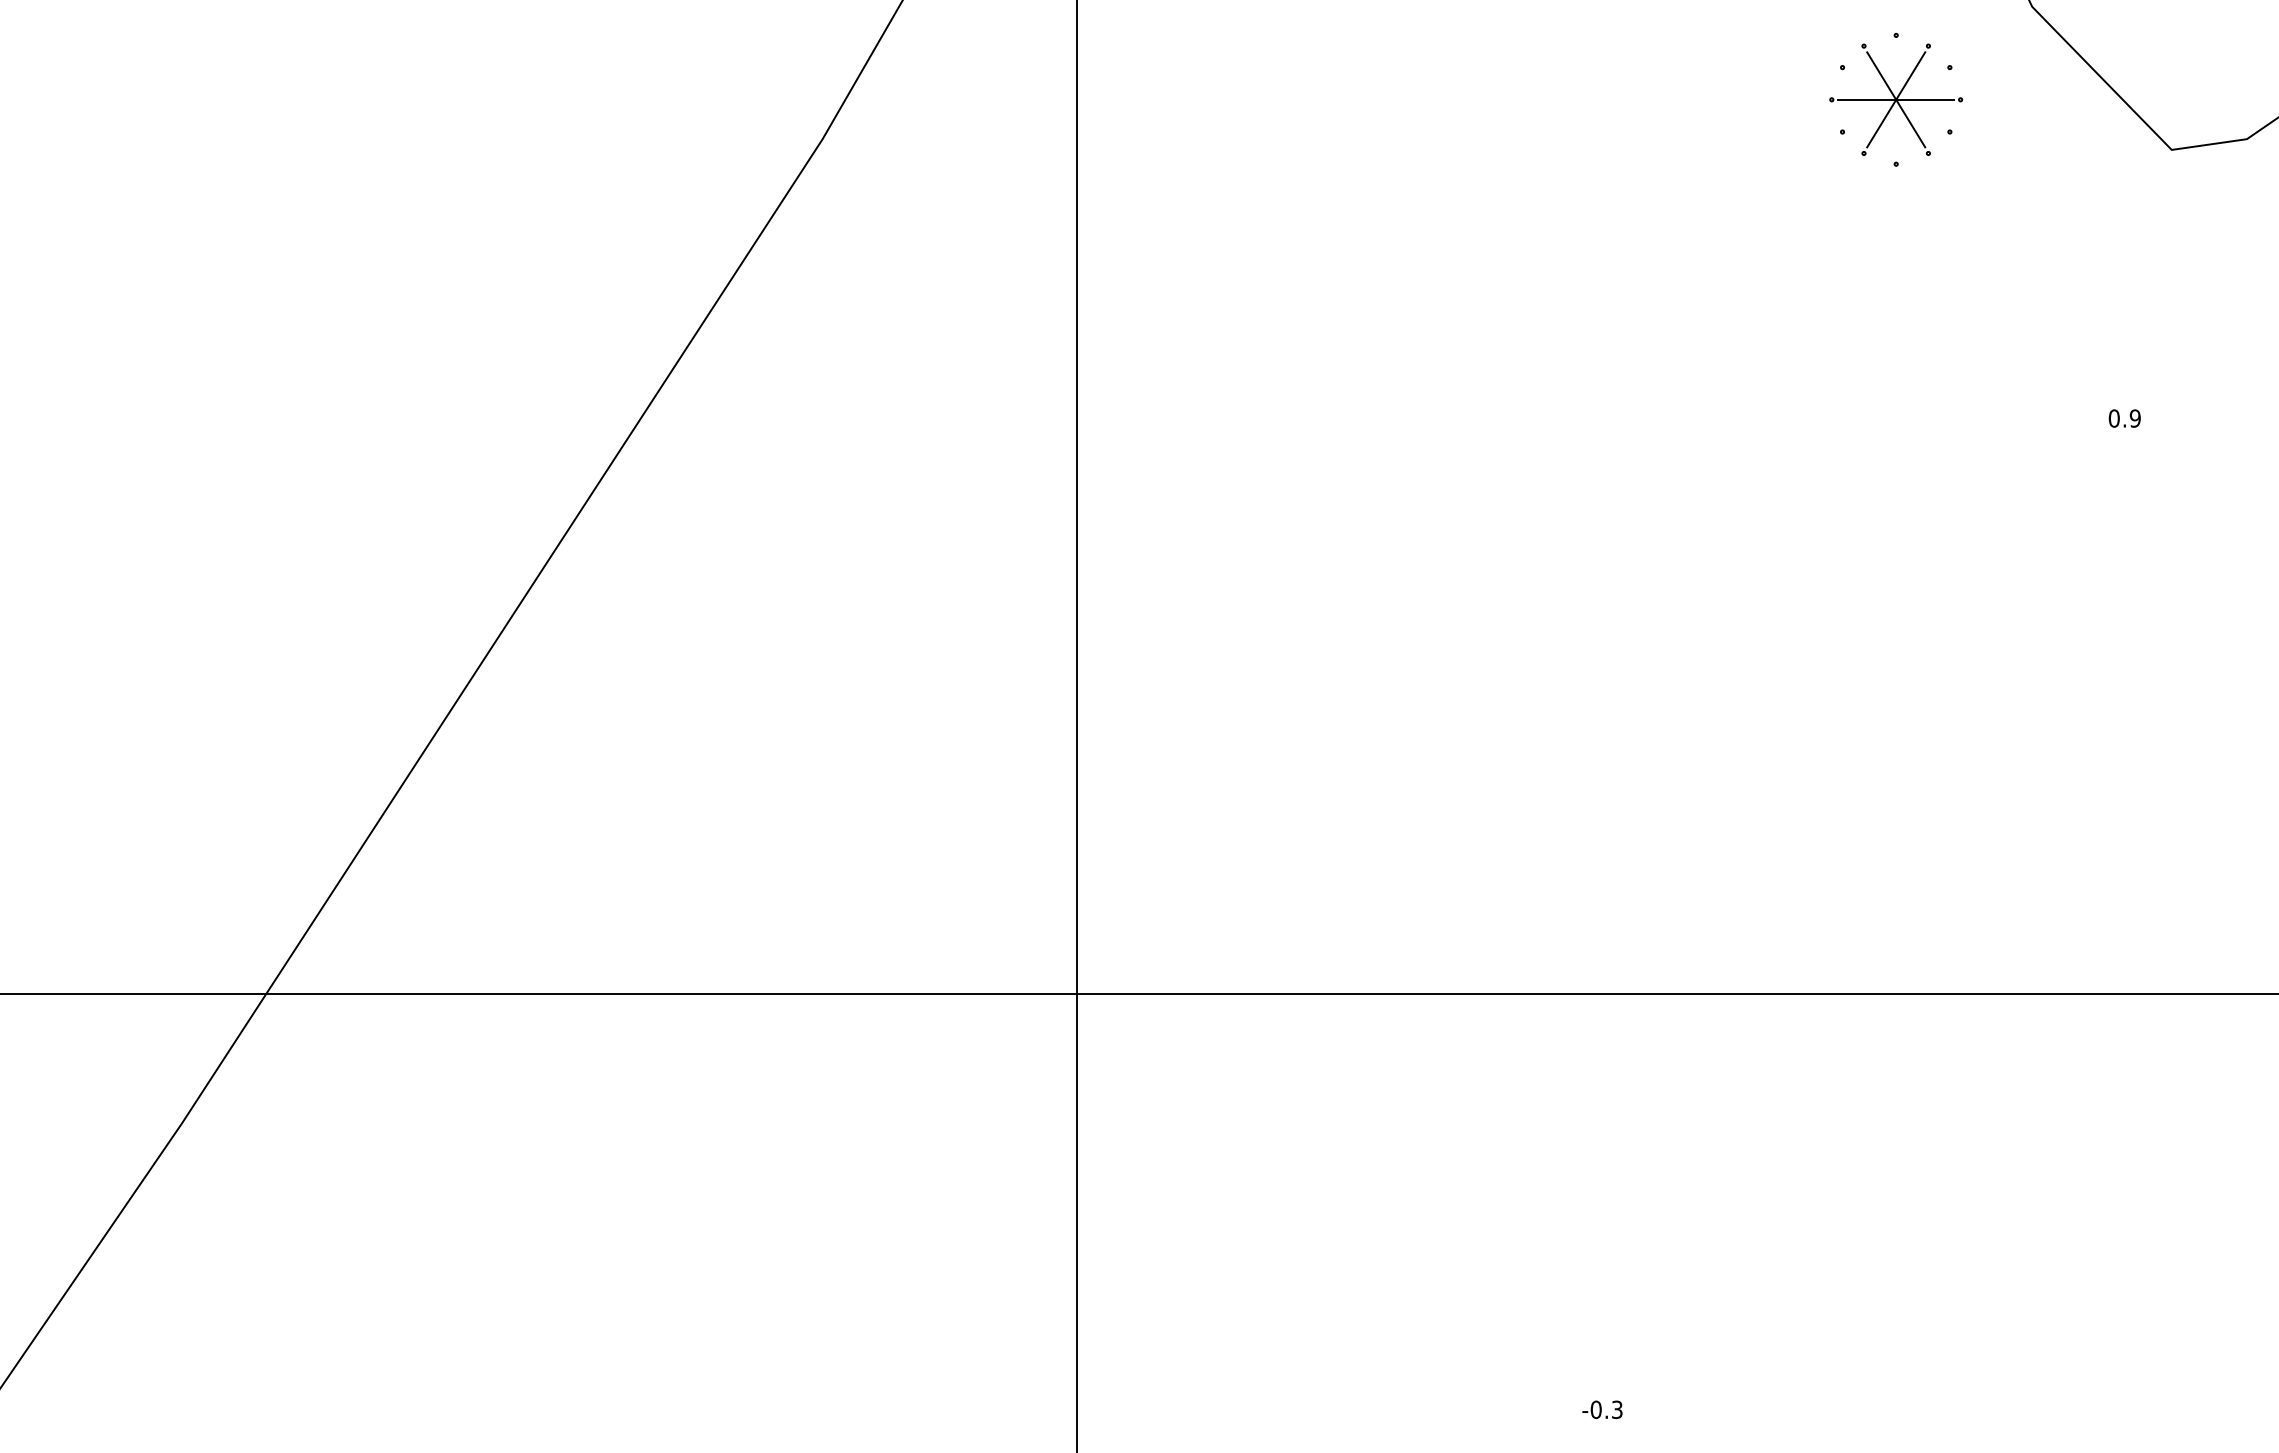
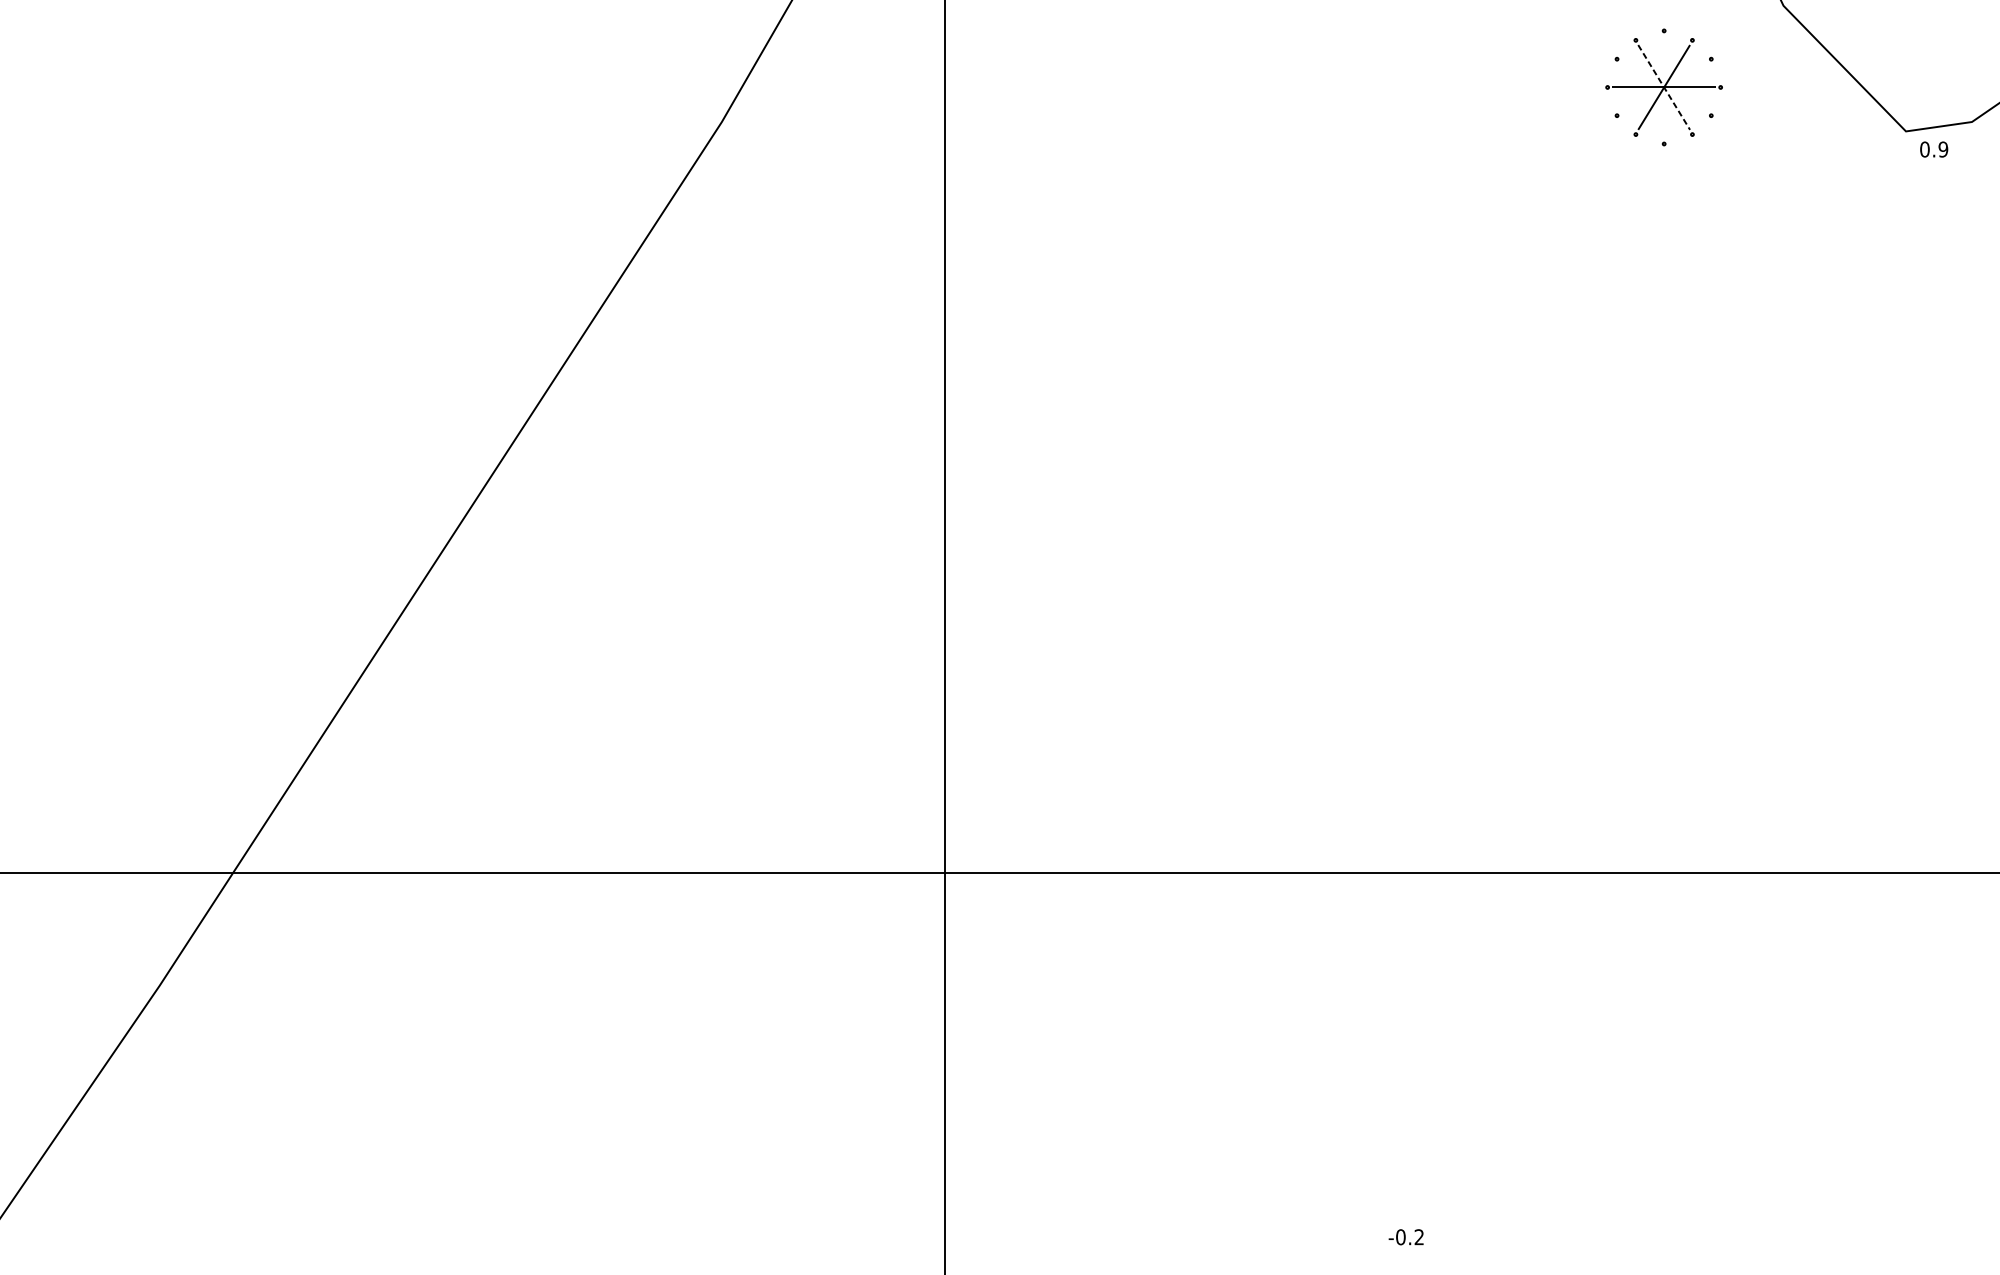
line: (1896, 99) -> (1664, 87), solid -> dashed
text: (2124, 418) -> (1933, 149), moved
text: (1617, 1409) -> (1419, 1236), -0.3 -> -0.2

